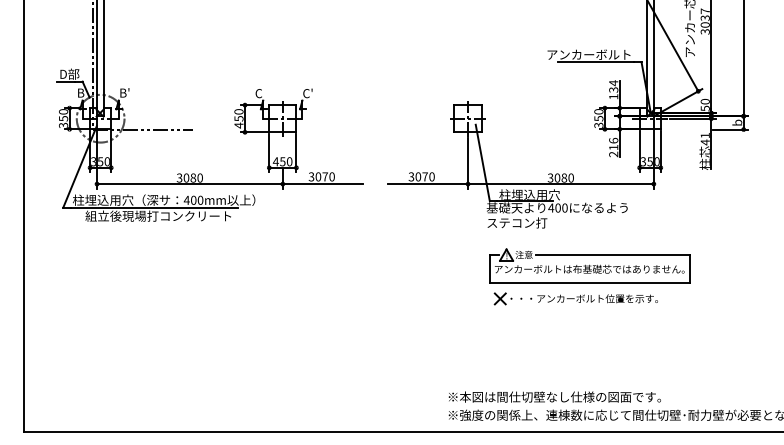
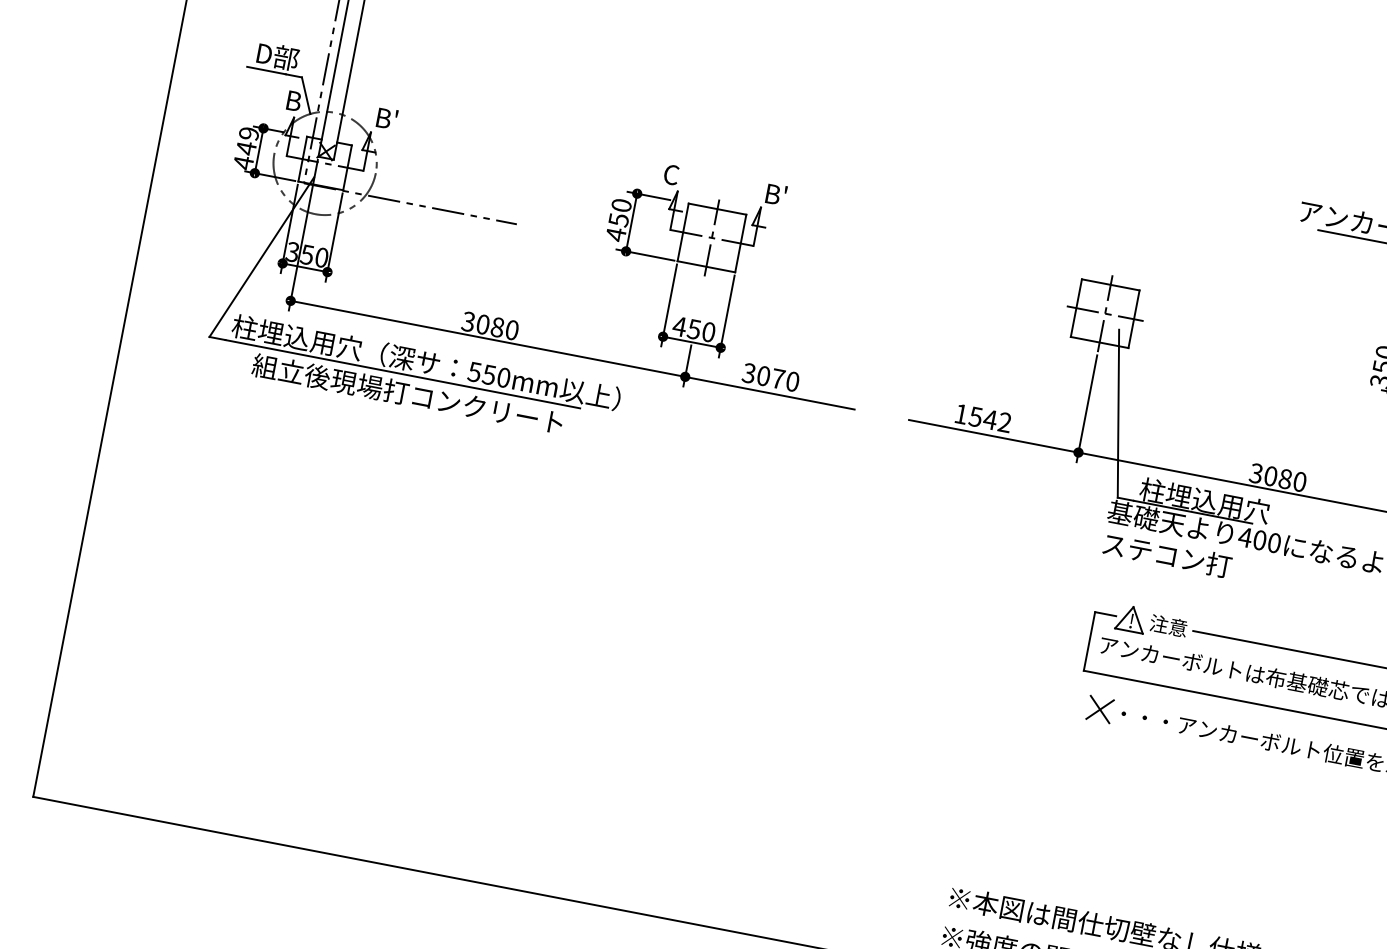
text: (307, 93) -> (774, 194), C' -> B'
text: (63, 118) -> (246, 147), 350 -> 449
text: (421, 176) -> (982, 417), 3070 -> 1542
text: (189, 199) -> (480, 371), 400mm -> 550mm

